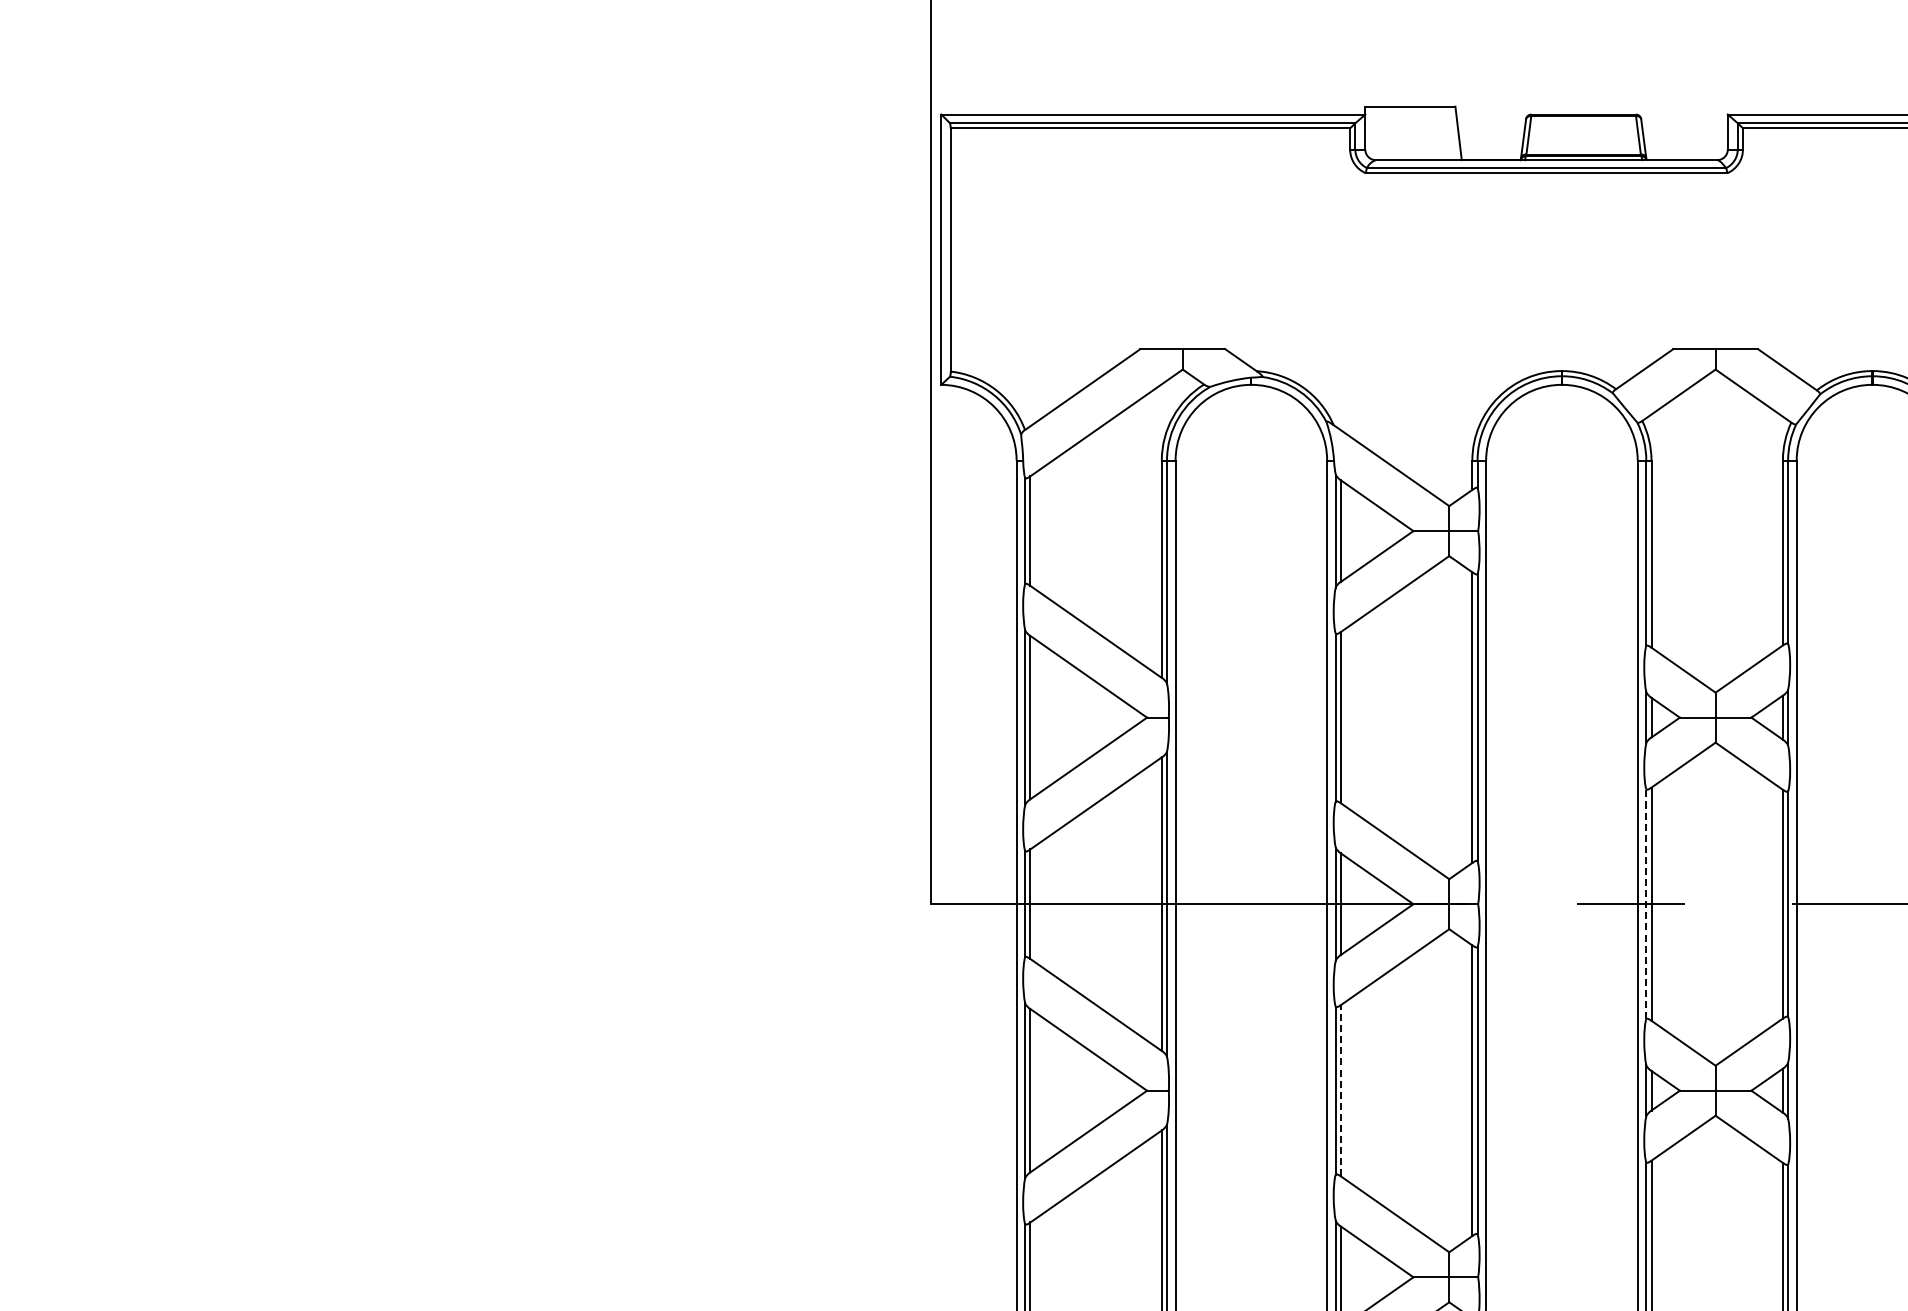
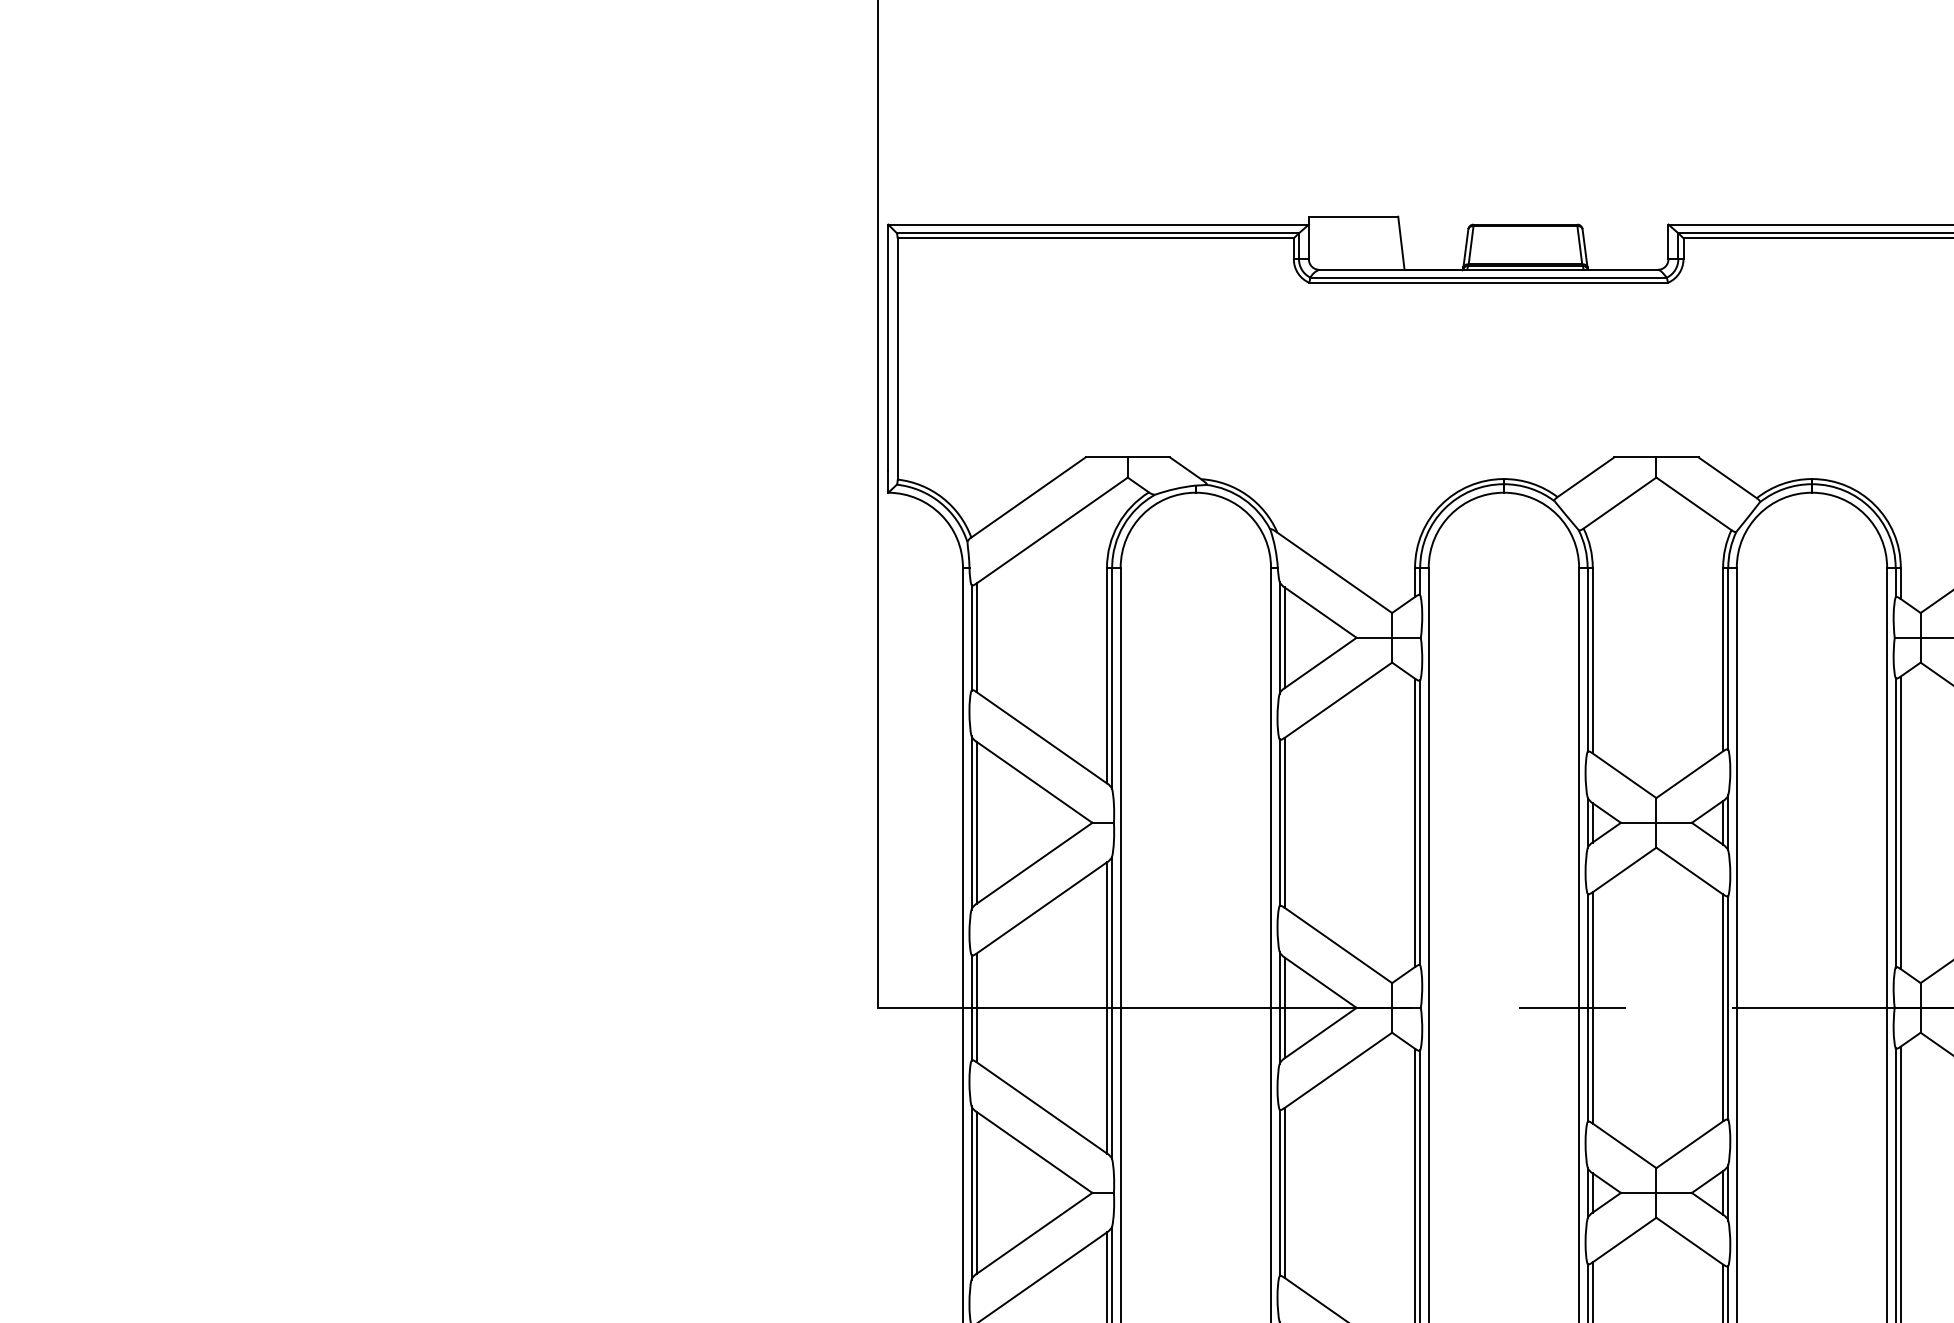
line: (1646, 903) -> (1587, 1007), dashed -> solid
line: (1340, 1090) -> (1284, 1192), dashed -> solid

